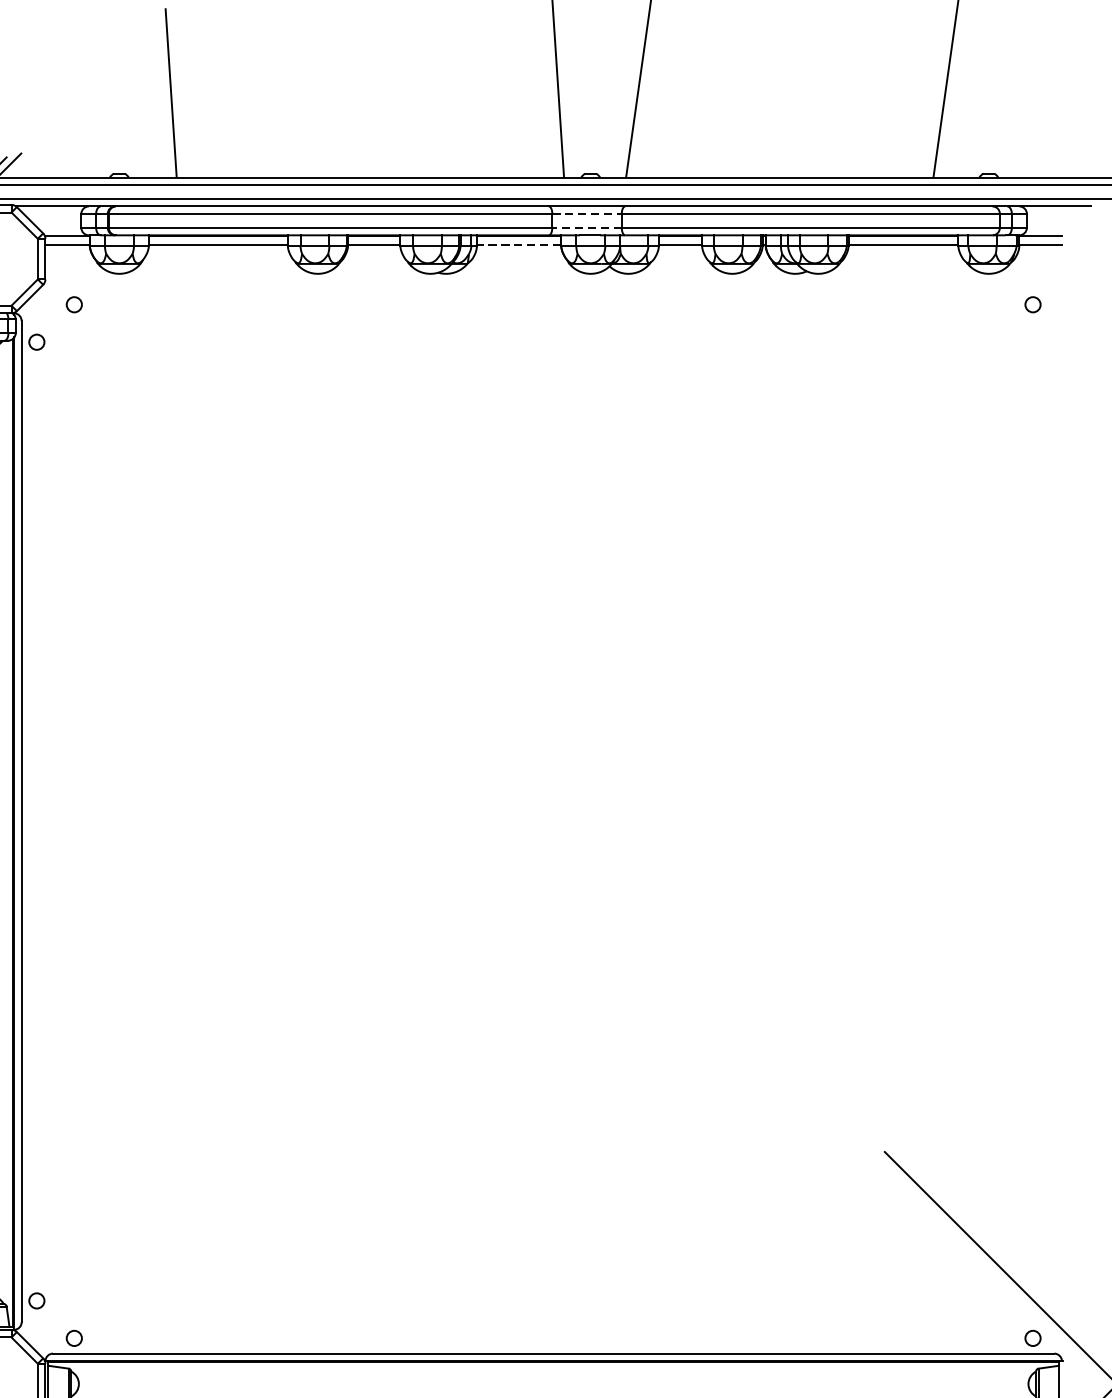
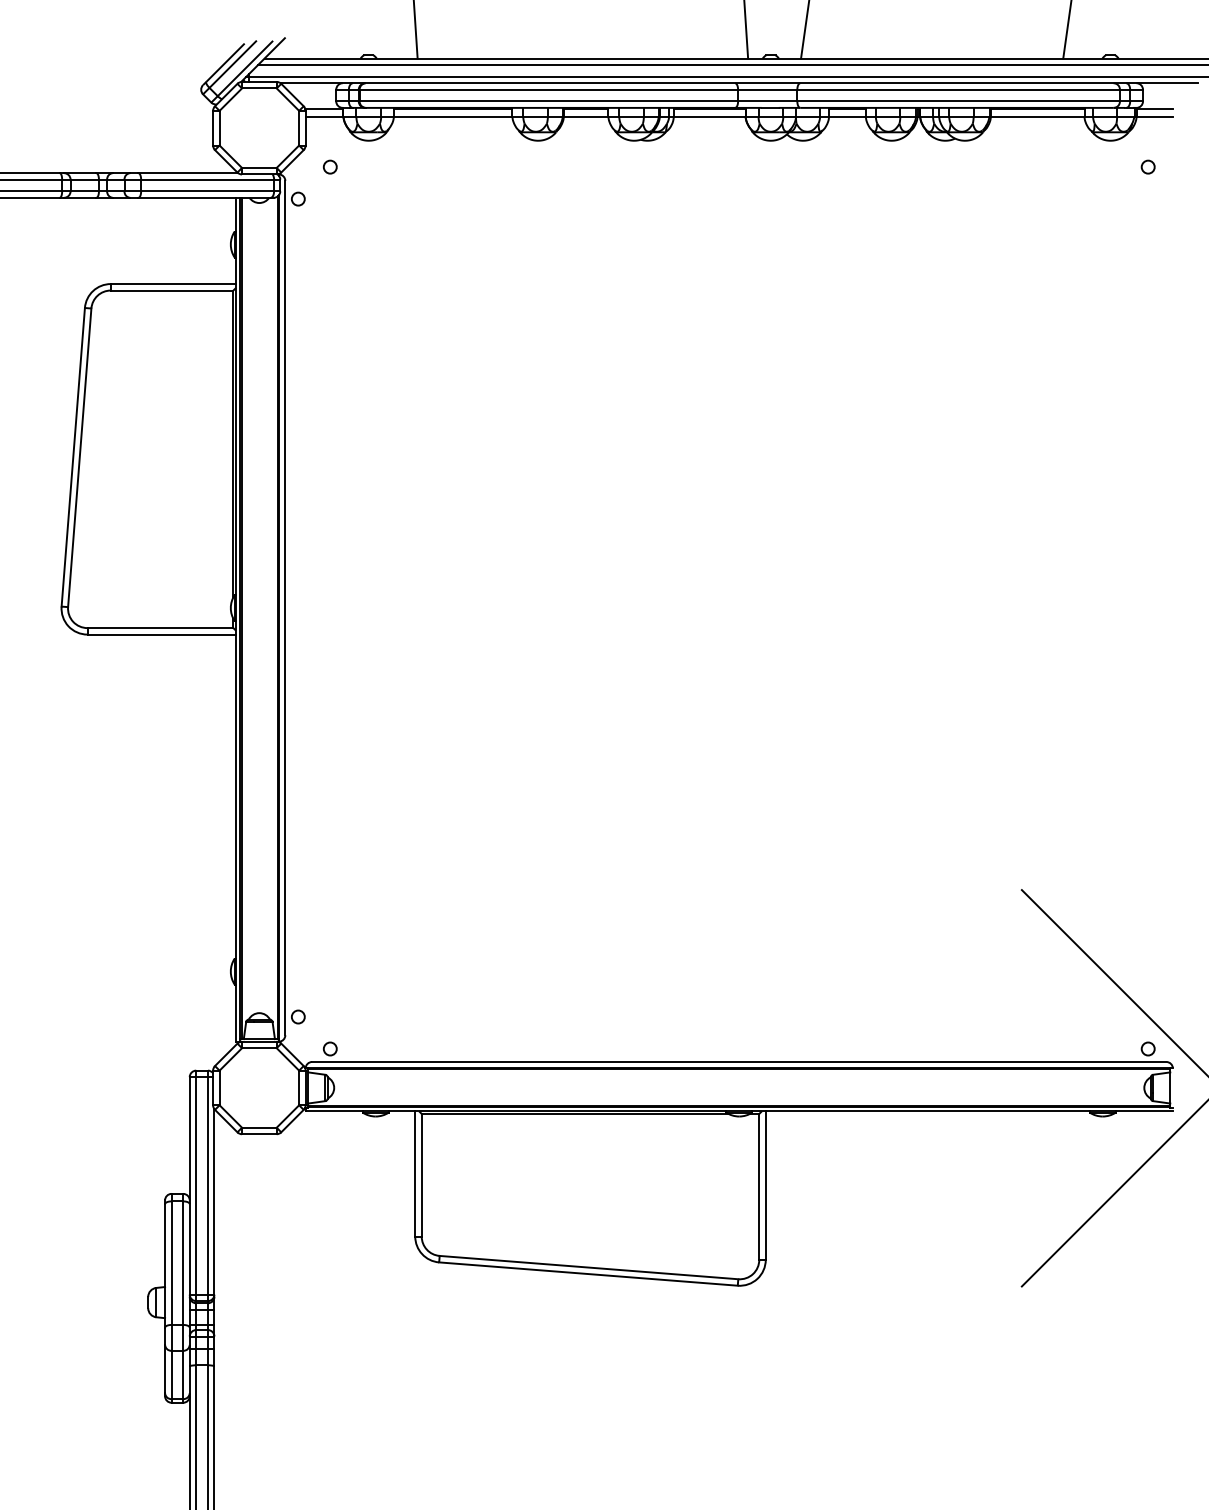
line: (586, 213) -> (767, 89), dashed -> solid
line: (586, 227) -> (767, 101), dashed -> solid
line: (518, 245) -> (709, 116), dashed -> solid

